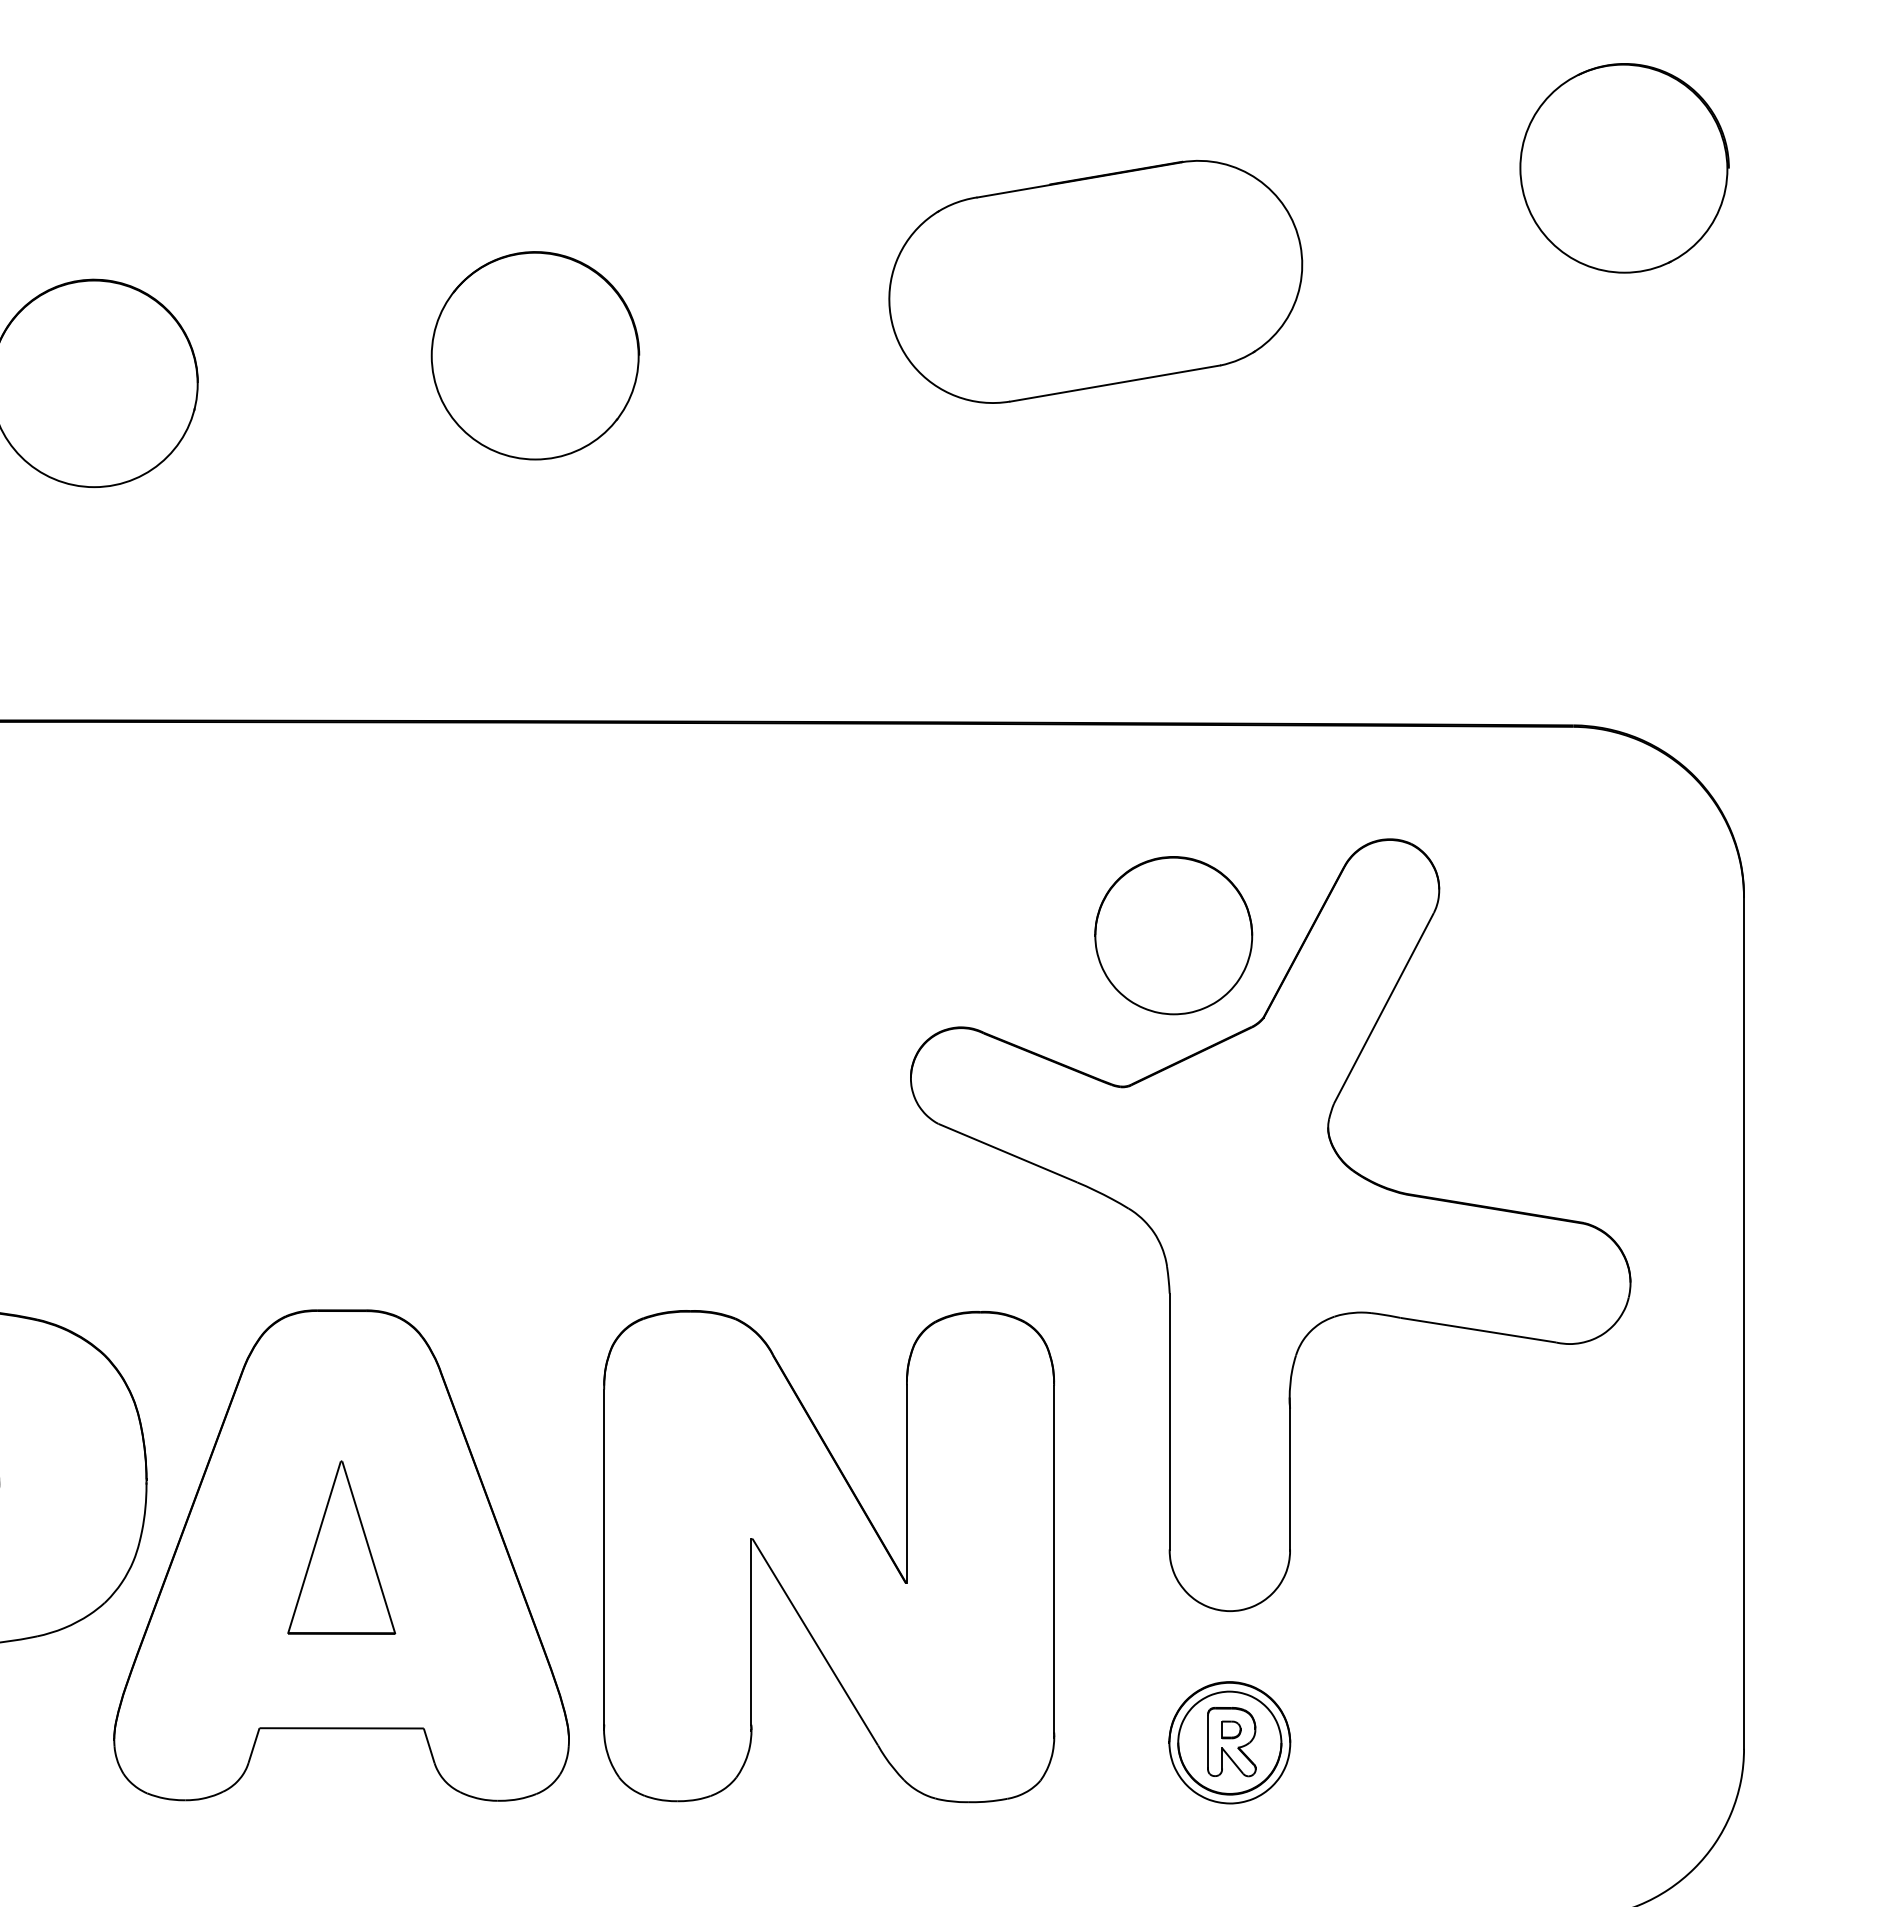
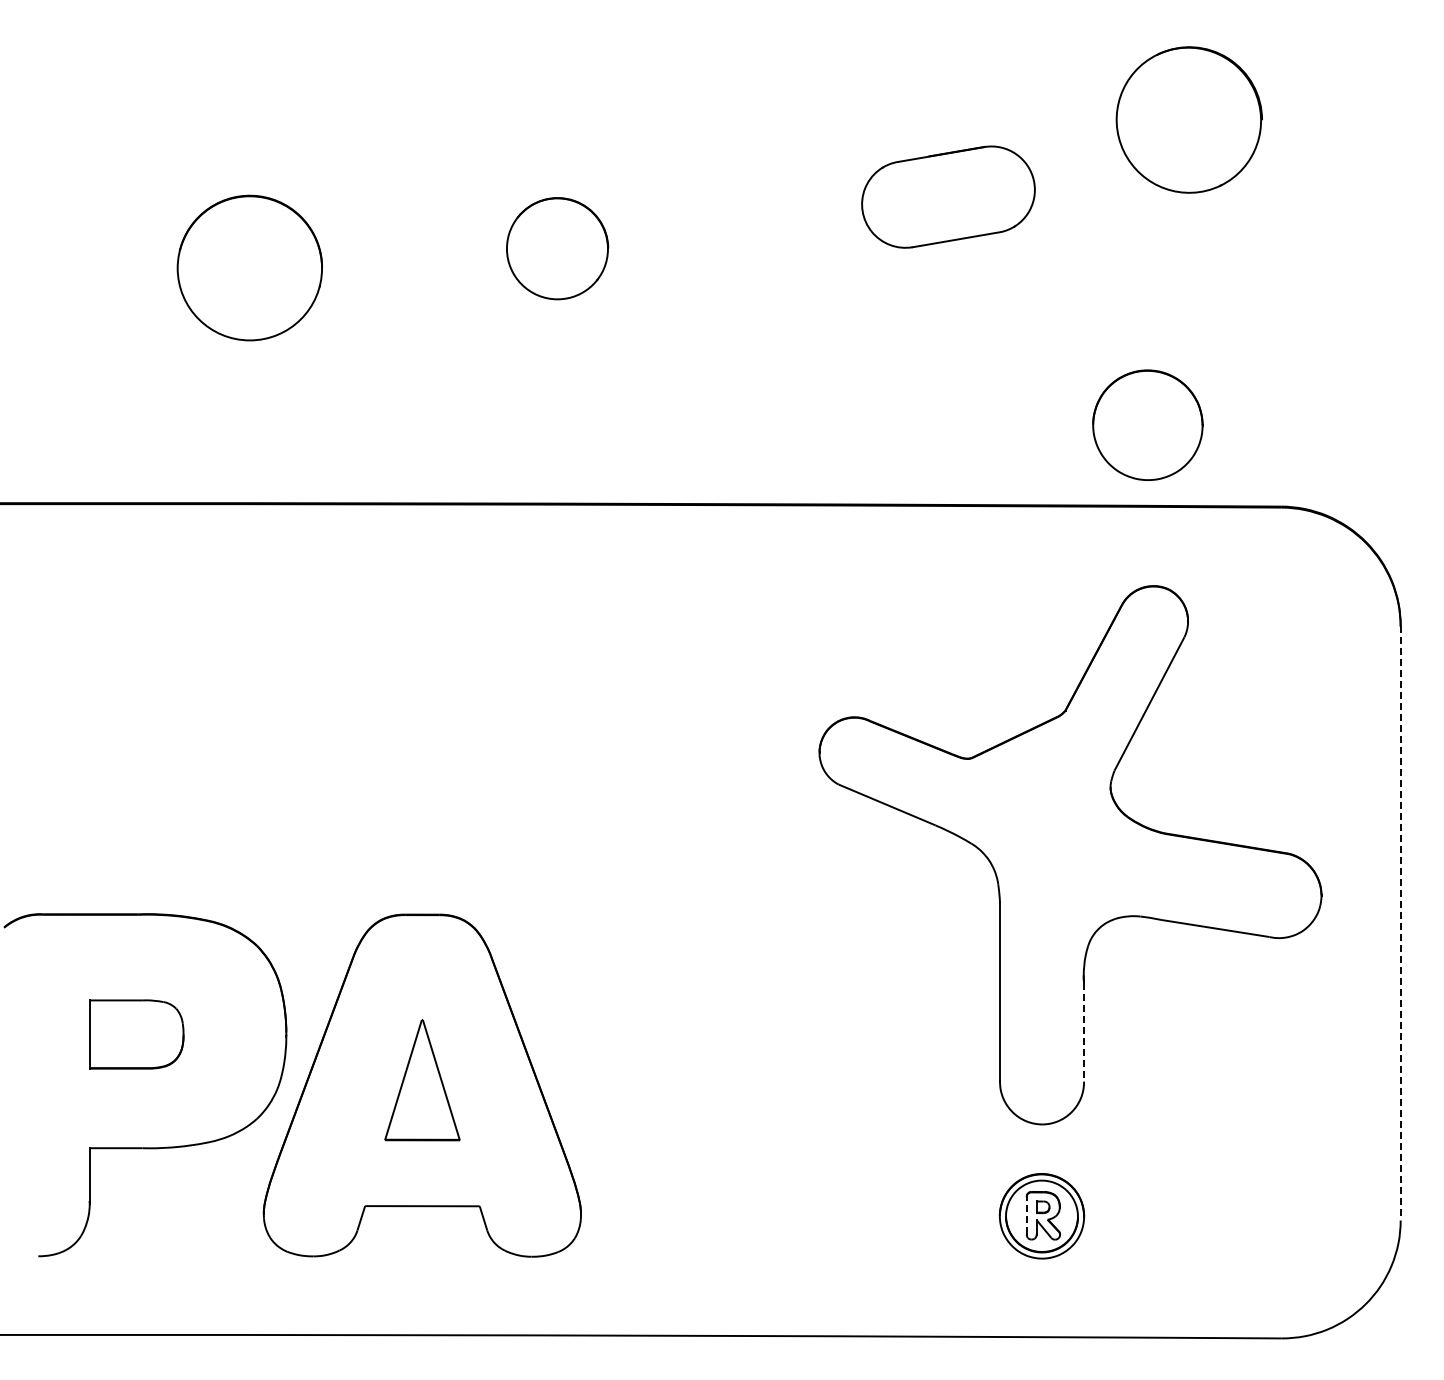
part: (1623, 167) -> (1188, 119), moved
part: (1095, 280) -> (948, 196), size x0.6
part: (535, 355) -> (557, 248), size x0.7
part: (1173, 934) -> (1147, 424), moved
line: (1743, 1323) -> (1400, 923), solid -> dashed
line: (1290, 1479) -> (1084, 1032), solid -> dashed
part: (829, 1556) -> (762, 1086), removed
line: (1207, 1741) -> (1026, 1215), solid -> dashed

